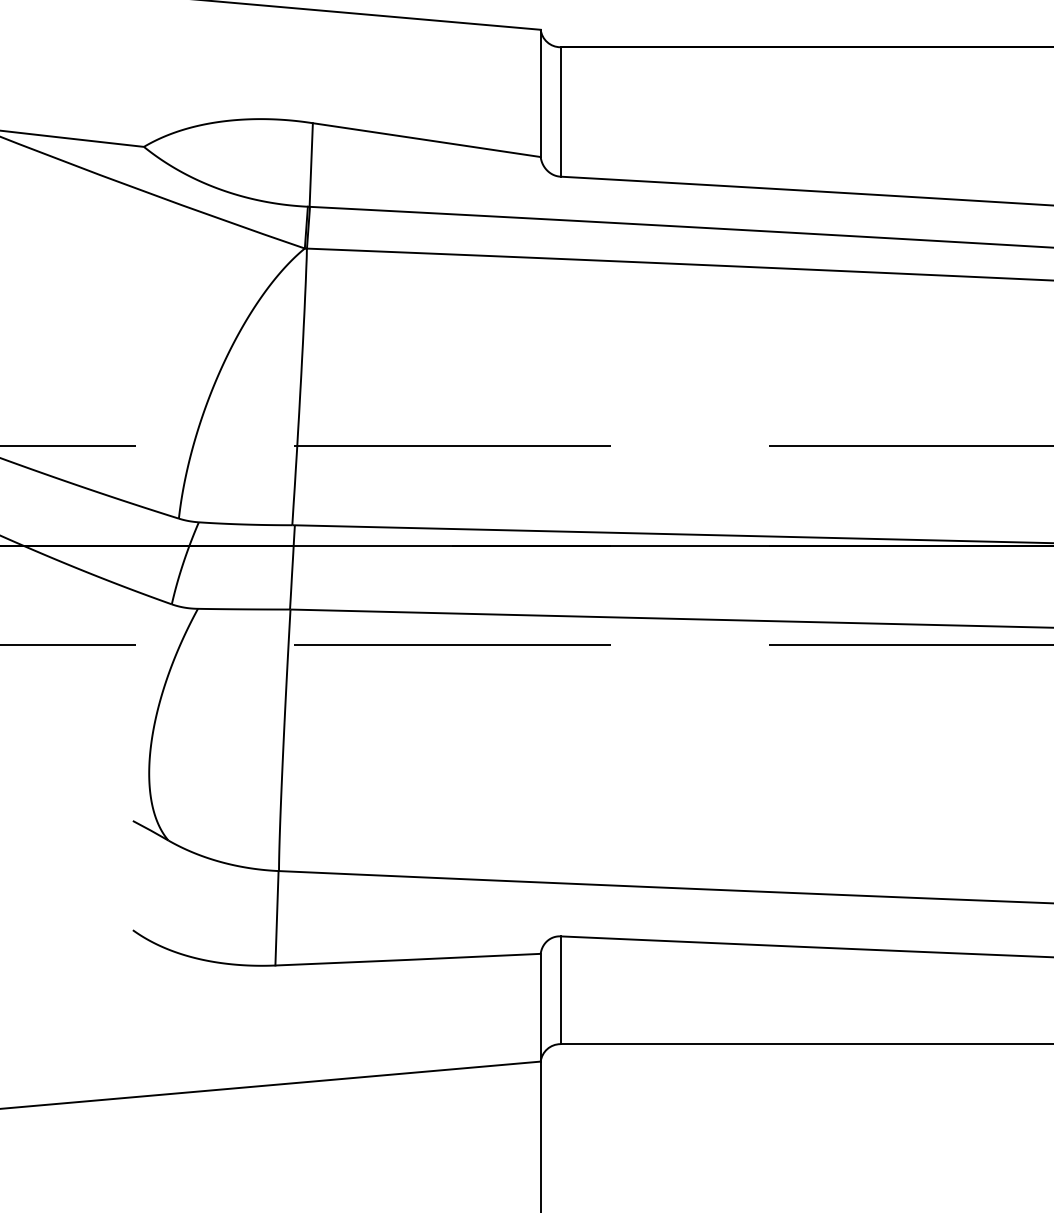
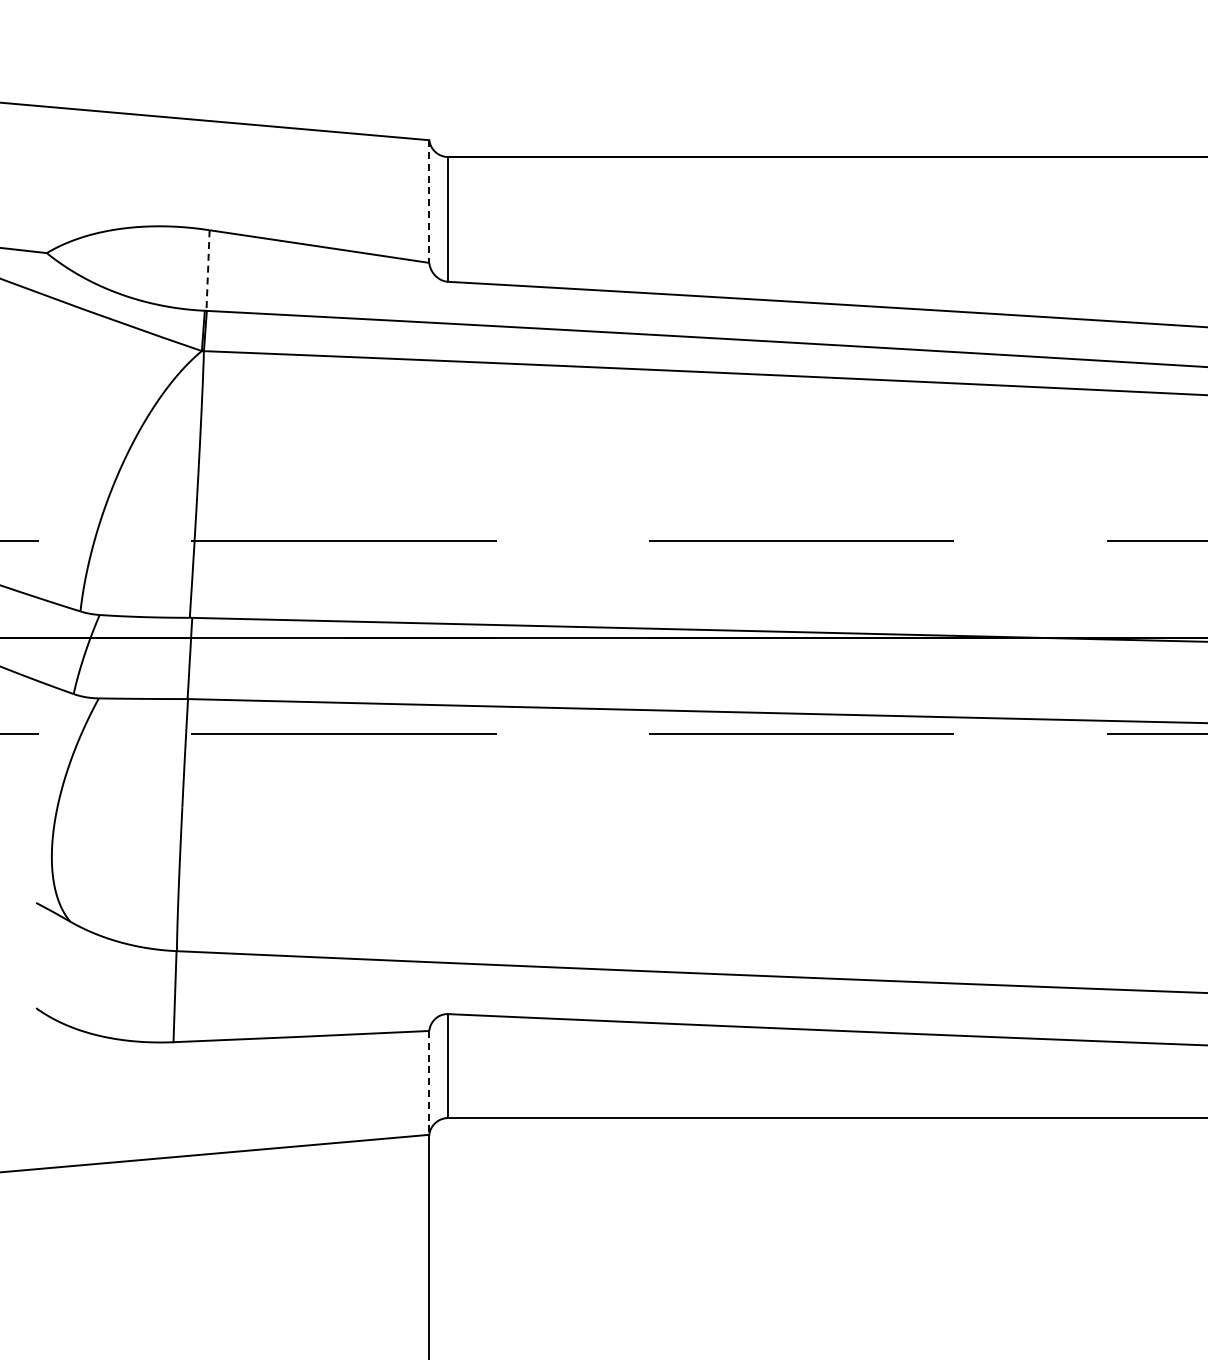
line: (540, 94) -> (429, 202), solid -> dashed
line: (311, 165) -> (208, 271), solid -> dashed
line: (540, 1007) -> (429, 1082), solid -> dashed

